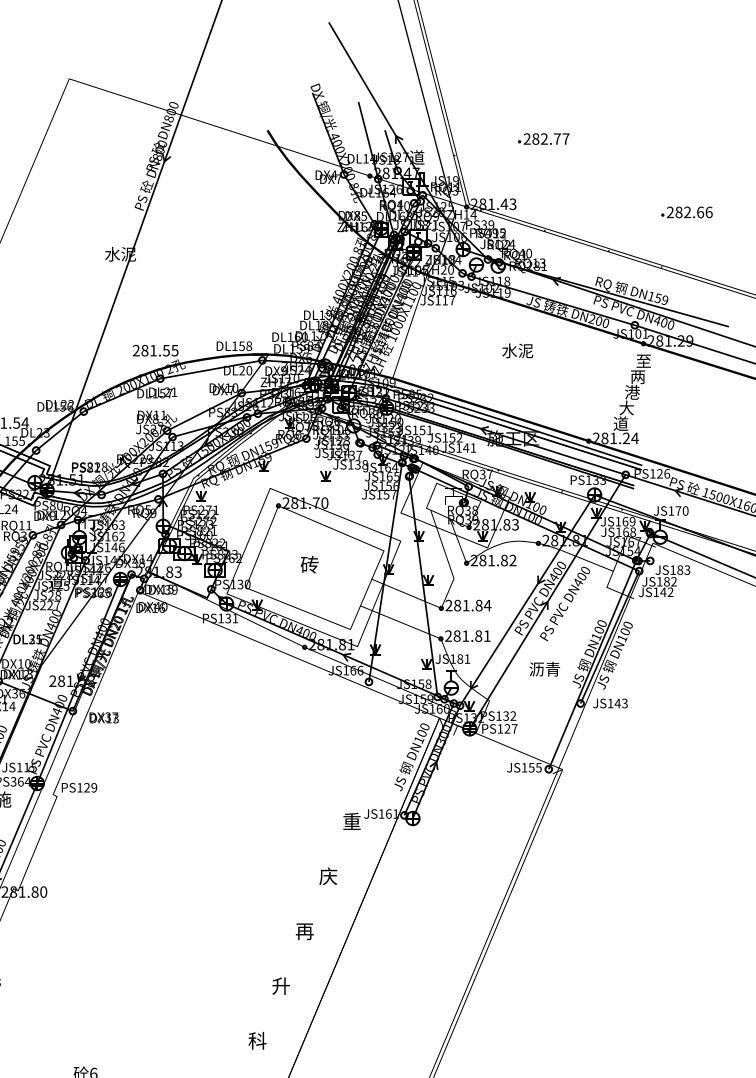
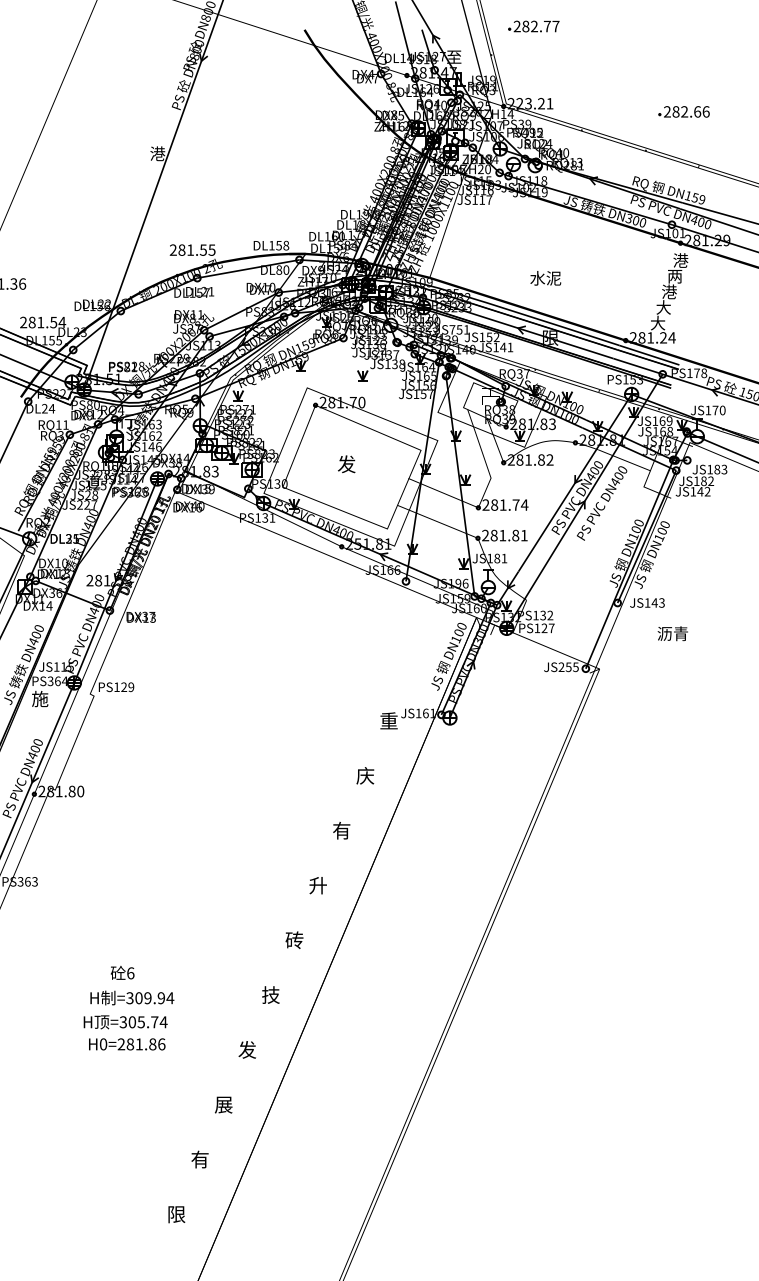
text: (543, 139) -> (533, 26), moved
text: (417, 157) -> (454, 56), 道 -> 至
text: (497, 204) -> (534, 103), 281.43 -> 223.21
text: (686, 212) -> (683, 111), moved
text: (120, 254) -> (157, 153), 水泥 -> 港
text: (591, 319) -> (628, 218), DN200 -> DN300
text: (517, 351) -> (545, 278), moved
text: (643, 361) -> (680, 260), 至 -> 港
text: (242, 370) -> (279, 269), DL20 -> DL80
text: (620, 423) -> (657, 322), 道 -> 大
text: (415, 430) -> (452, 329), JS151 -> JS751
text: (513, 438) -> (550, 337), 施工区 -> 限
text: (663, 473) -> (700, 372), PS126 -> PS178
text: (595, 479) -> (632, 378), PS133 -> PS153
text: (309, 565) -> (346, 464), 砖 -> 发
text: (478, 605) -> (515, 504), 281.84 -> 281.74
text: (320, 644) -> (357, 543), 281.81 -> 251.81
text: (544, 669) -> (672, 633), moved
text: (424, 684) -> (461, 583), JS158 -> JS196
text: (524, 767) -> (561, 666), JS155 -> JS255
text: (304, 931) -> (341, 830), 再 -> 有
text: (257, 1041) -> (294, 940), 科 -> 砖

